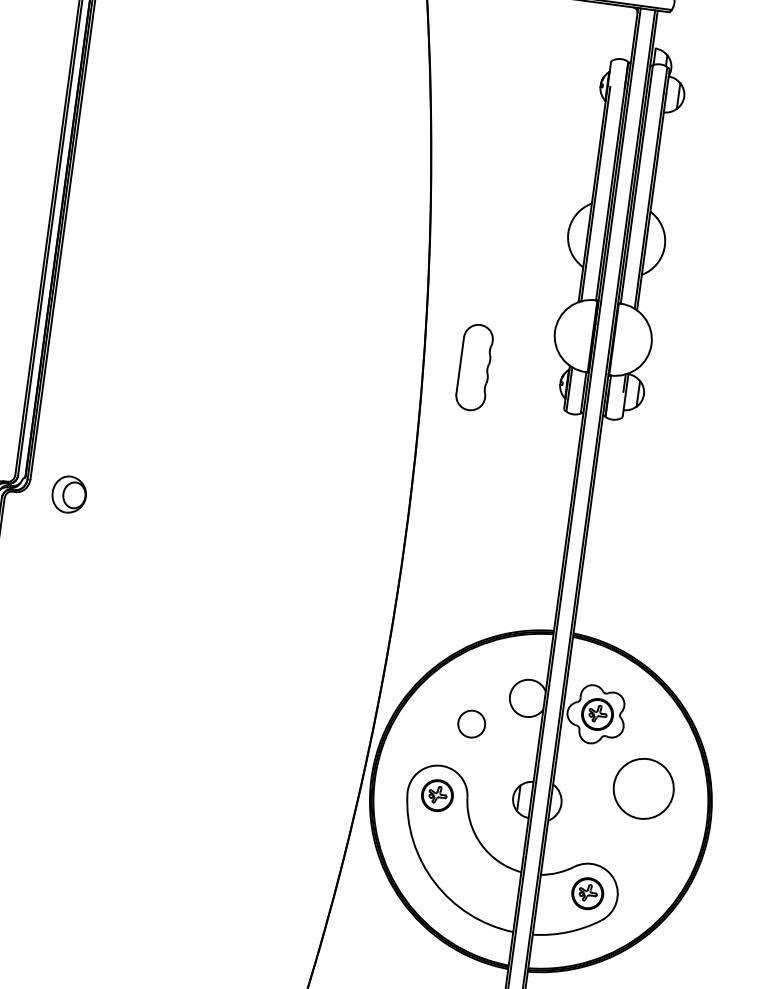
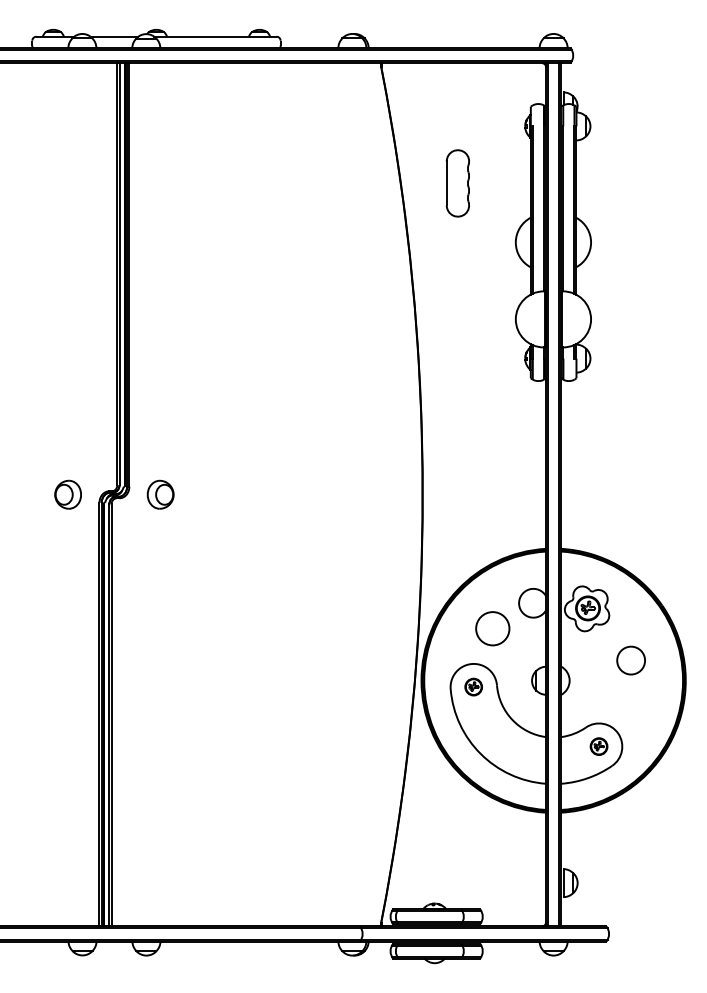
part: (474, 367) -> (457, 183), moved
circle: (471, 723) -> (492, 628), size x1.6
circle: (642, 788) -> (630, 660), size x0.6
part: (437, 794) -> (473, 686), size x0.7
part: (587, 893) -> (598, 746), size x0.7

